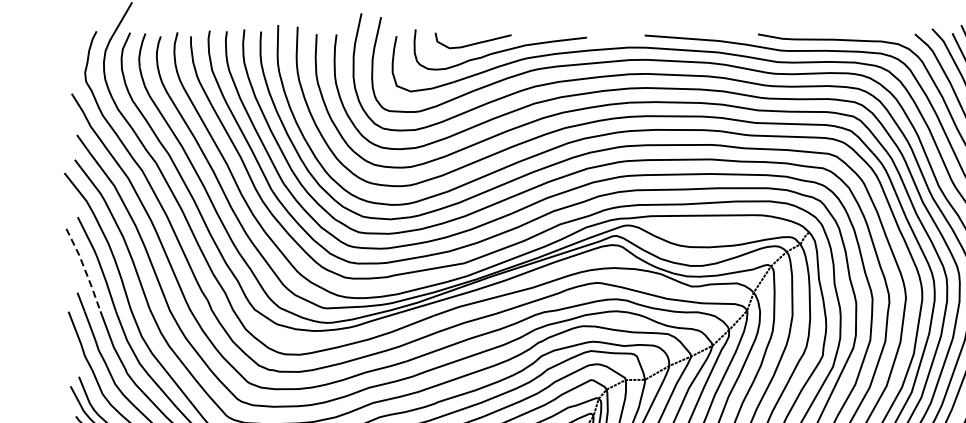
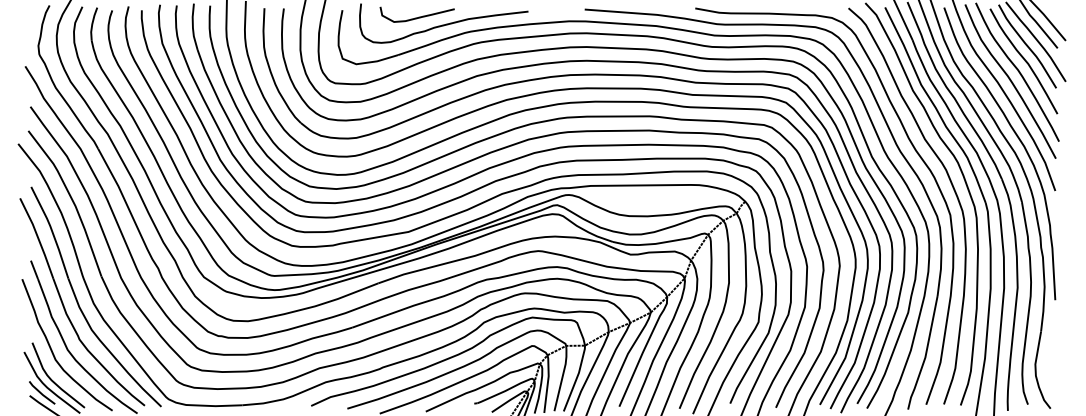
line: (85, 270) -> (38, 238), dashed -> solid

